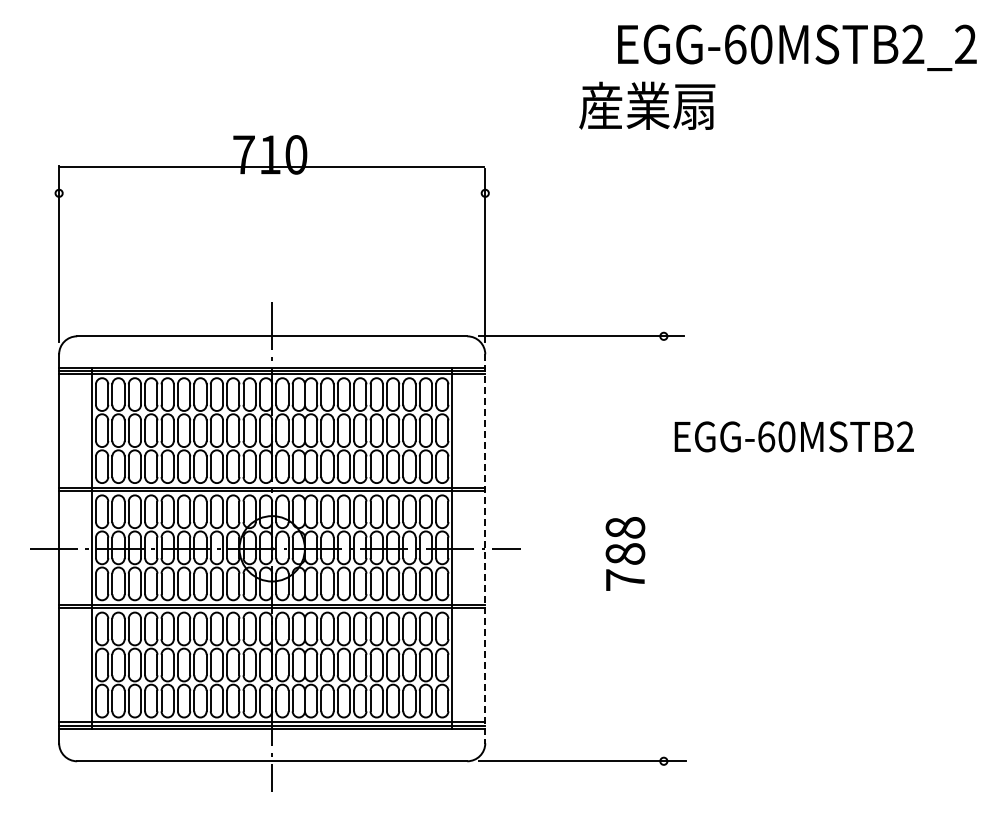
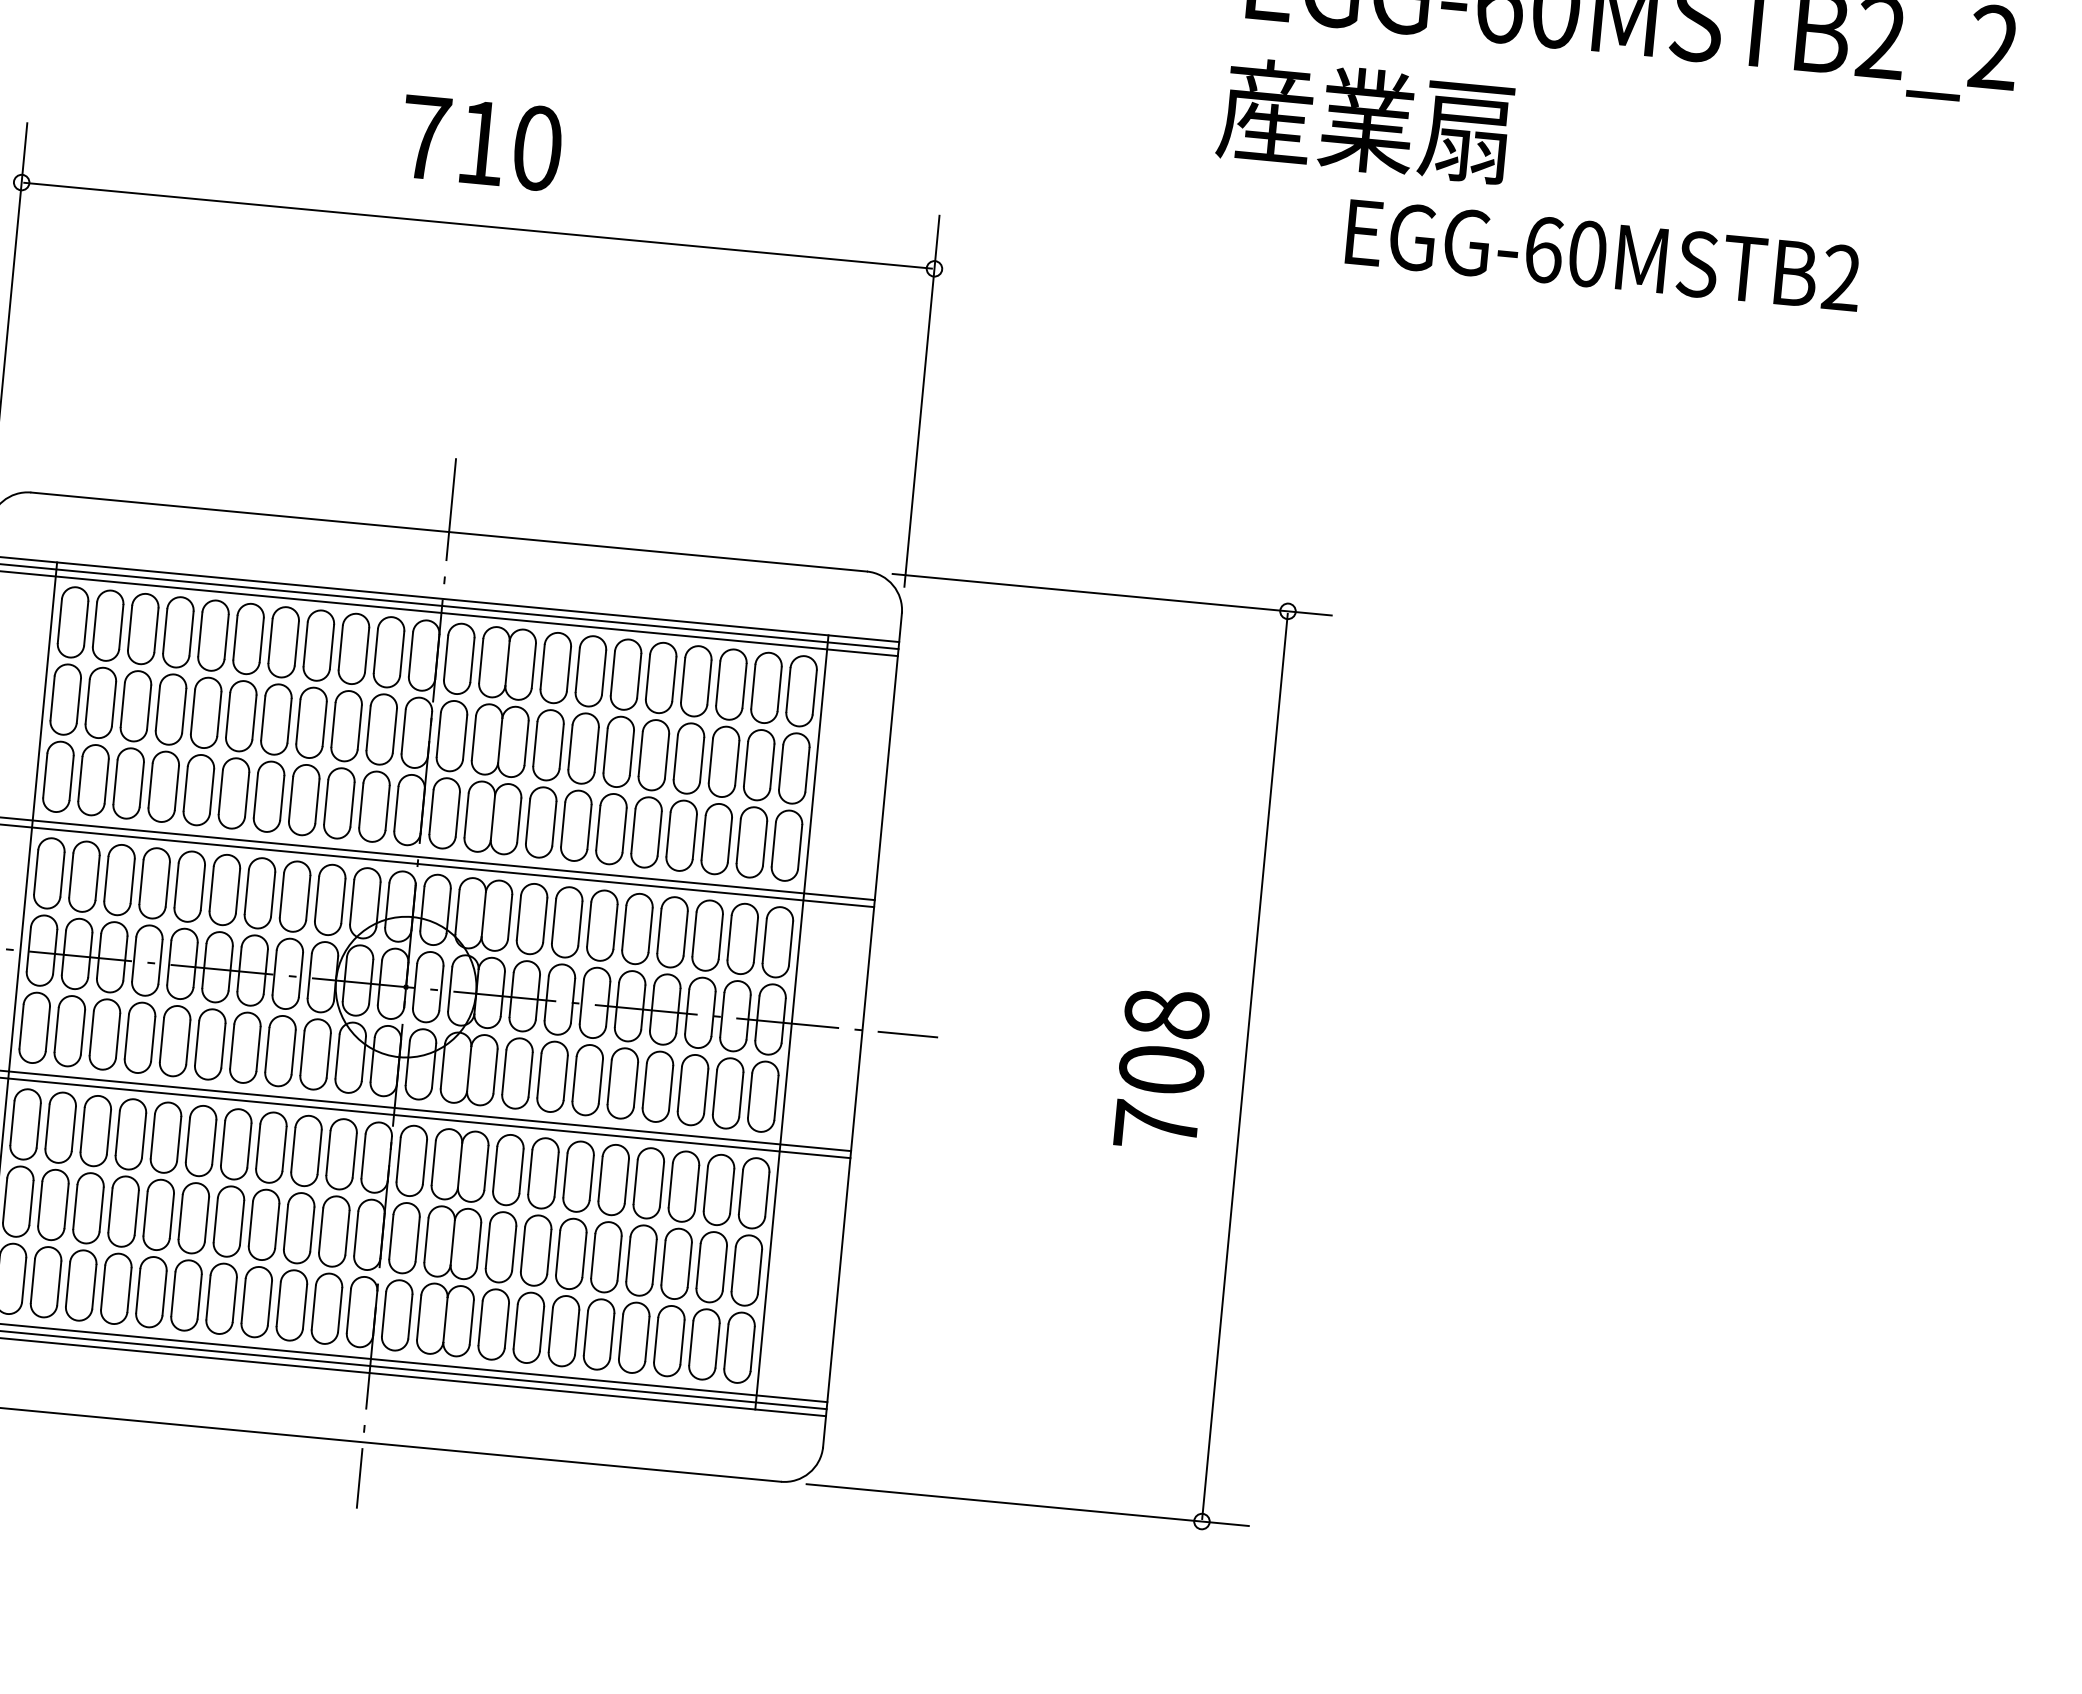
text: (647, 105) -> (1366, 119), moved
line: (272, 167) -> (478, 226), moved
text: (793, 436) -> (1601, 254), moved
line: (663, 548) -> (1244, 1065), added
line: (485, 549) -> (862, 1031), dashed -> solid
text: (624, 553) -> (1159, 1068), 788 -> 708

